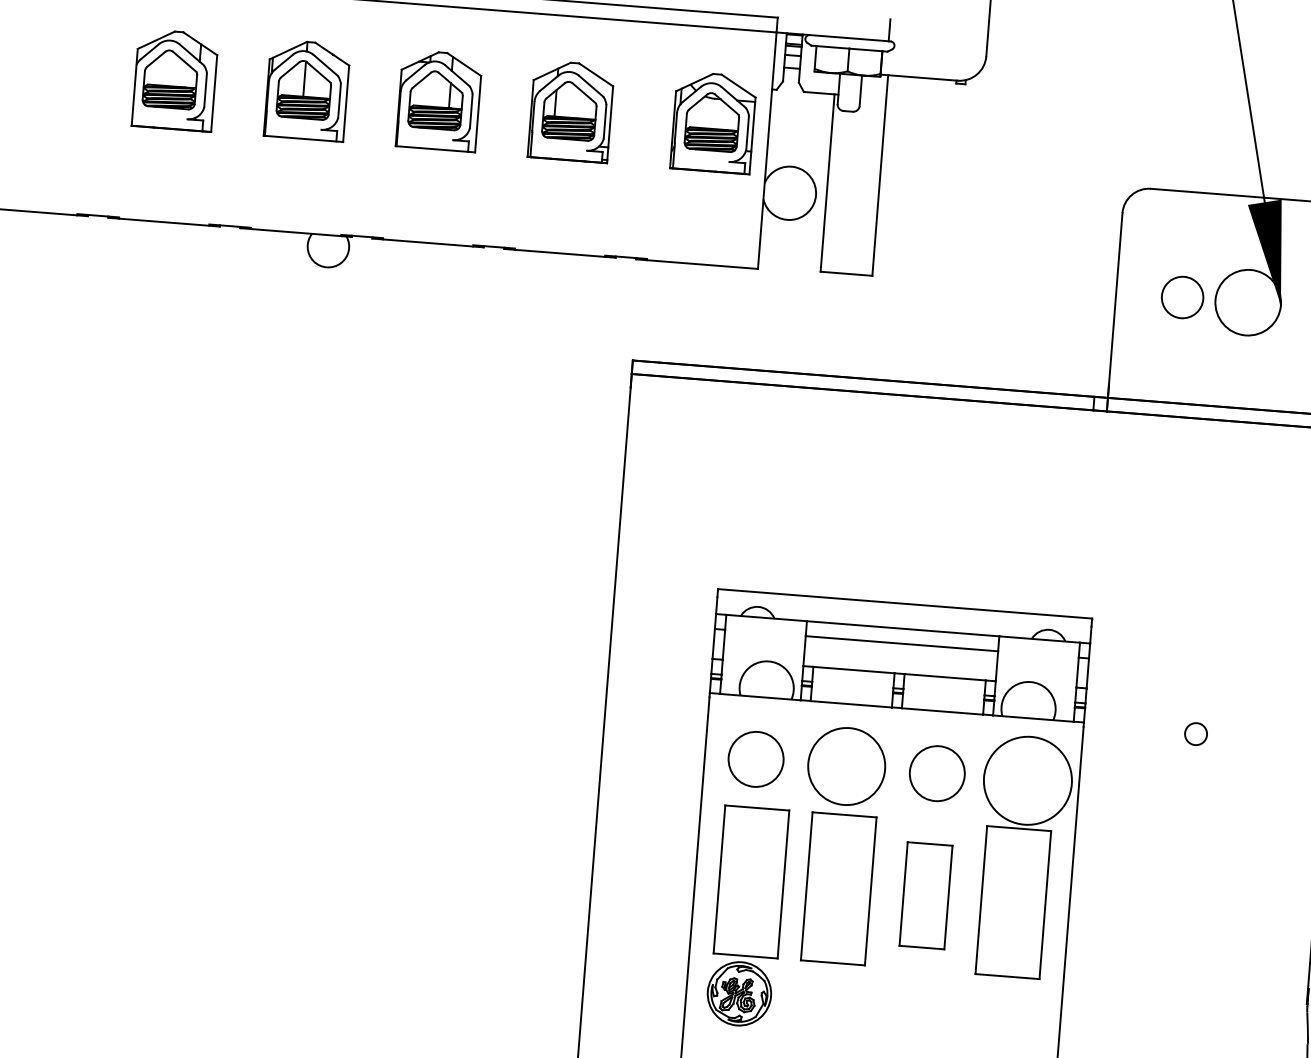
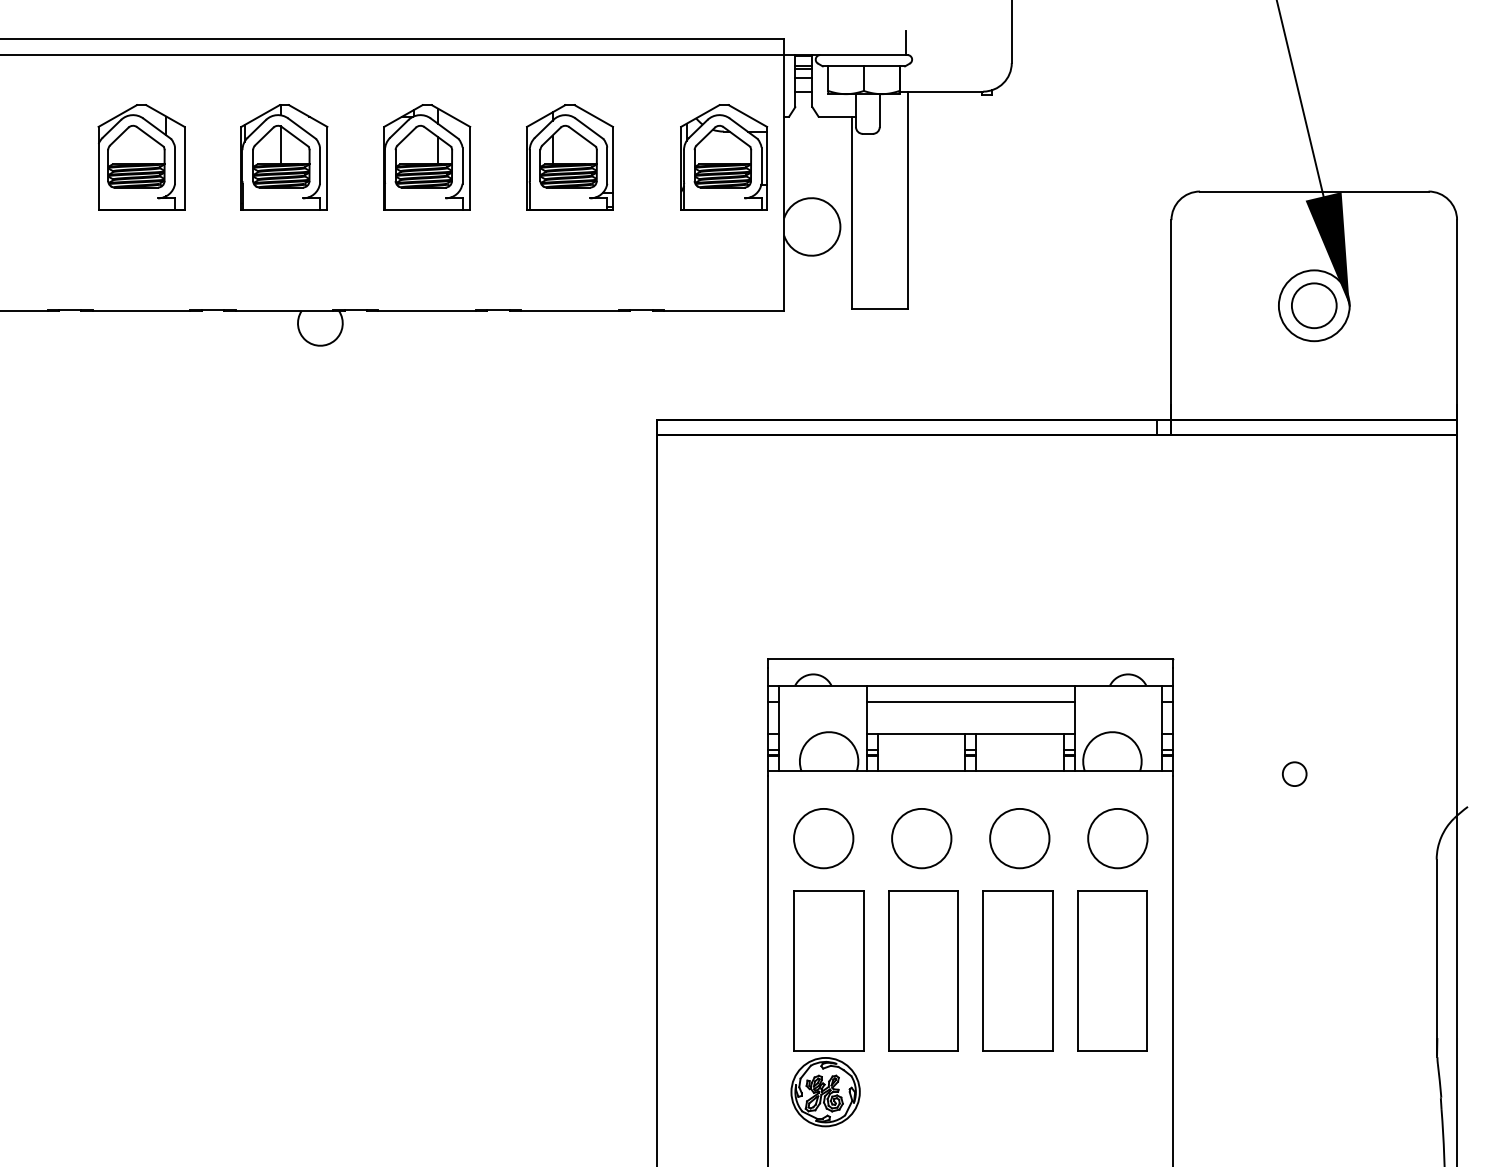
circle: (1182, 297) -> (1314, 305), moved
circle: (846, 766) -> (921, 838), size x0.71
circle: (1027, 780) -> (1117, 838), size x0.62
part: (925, 895) -> (1017, 970), size x1.43

